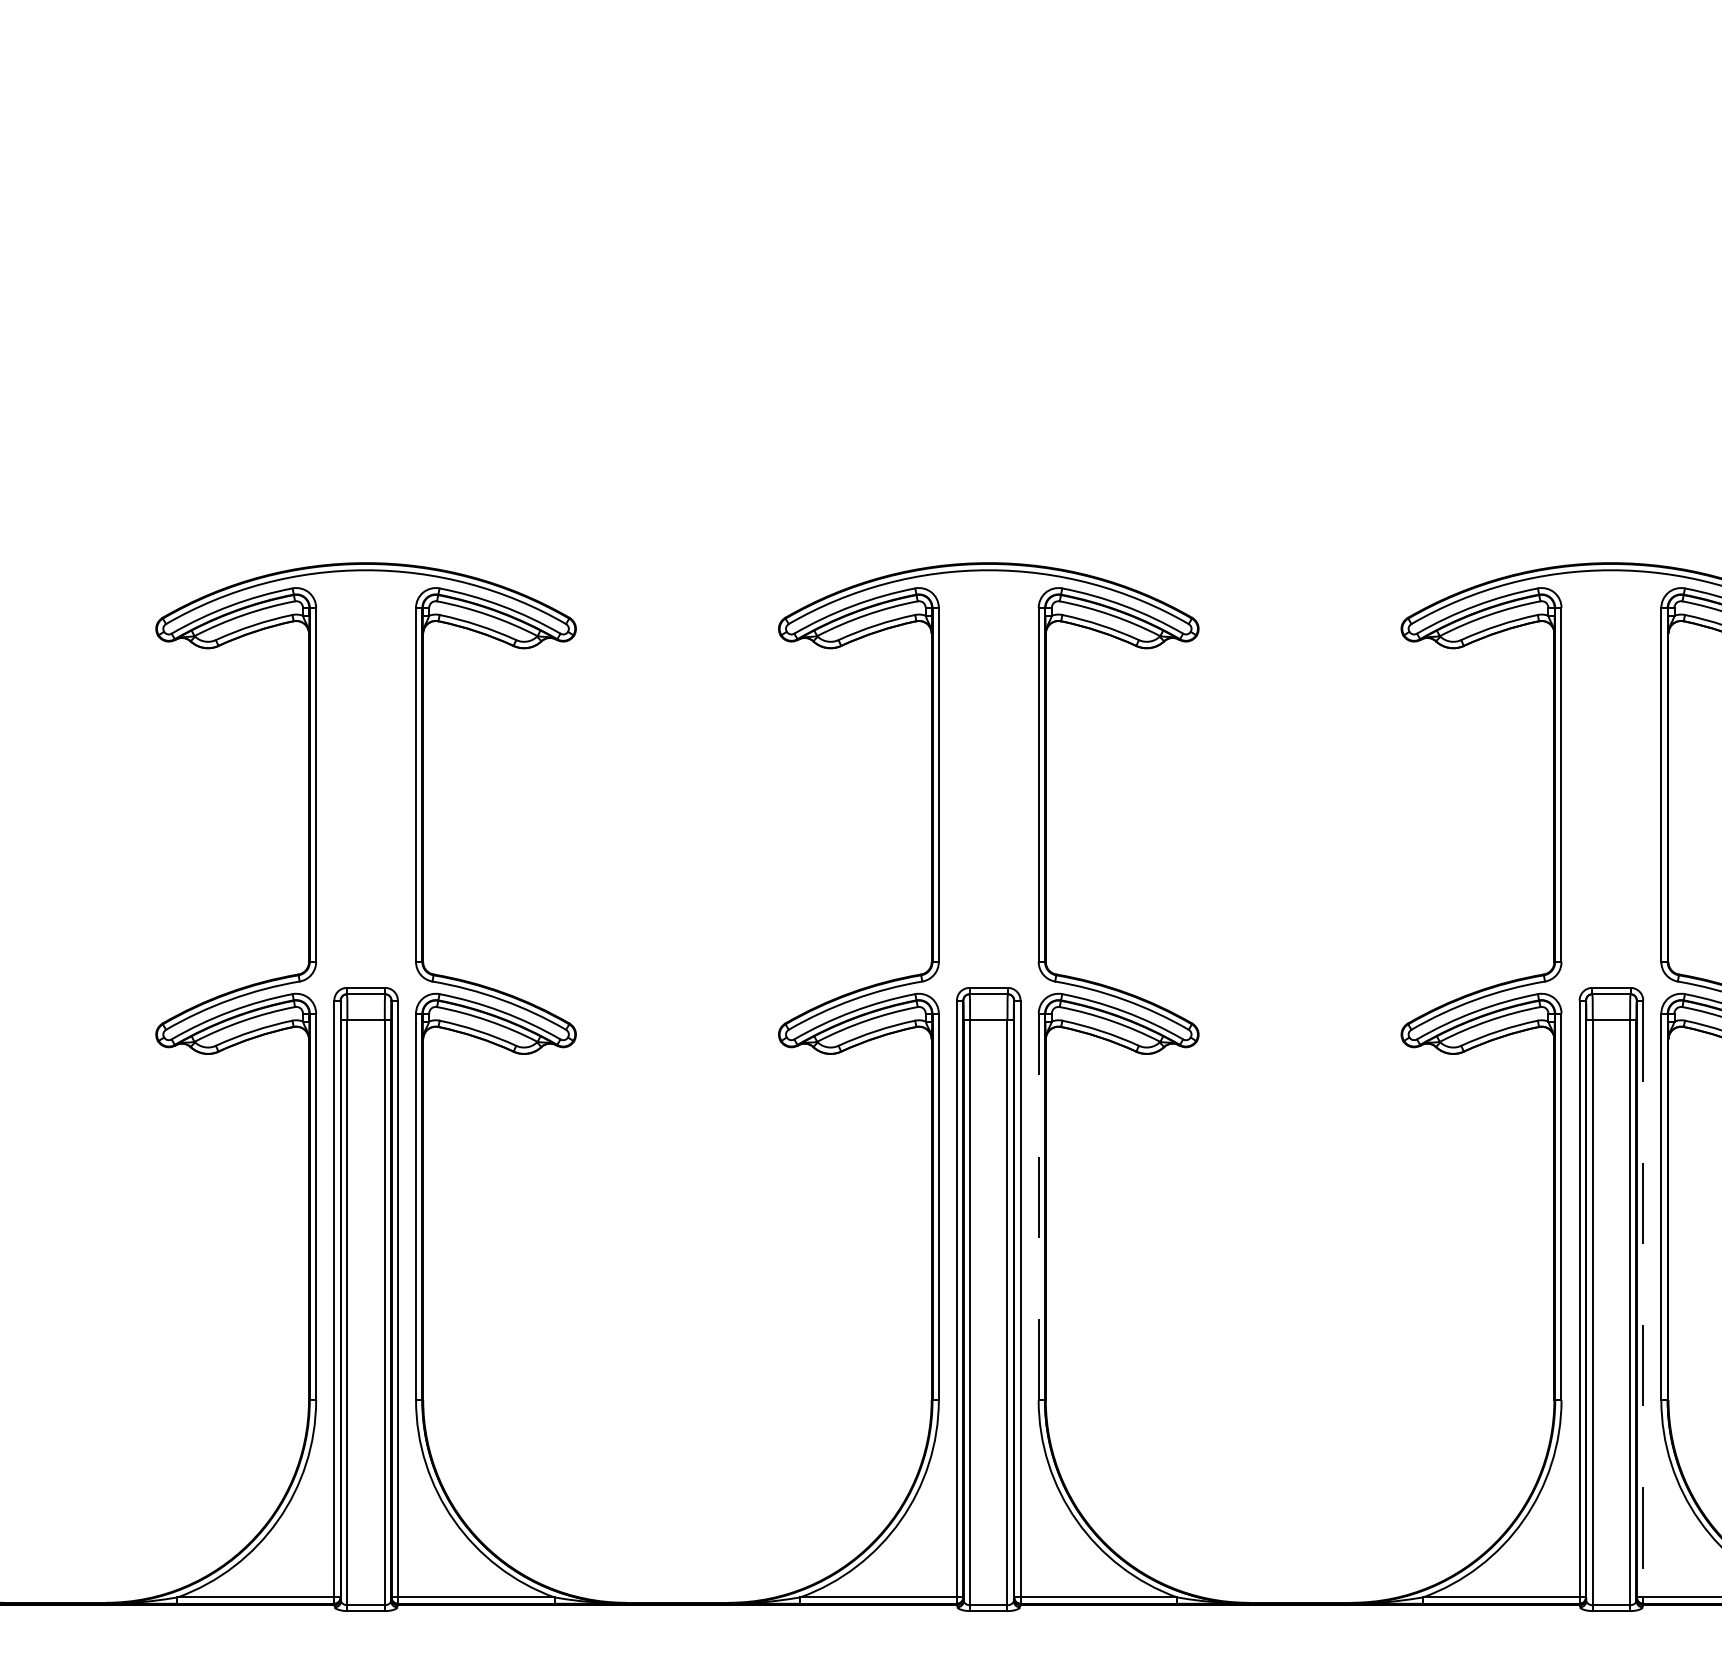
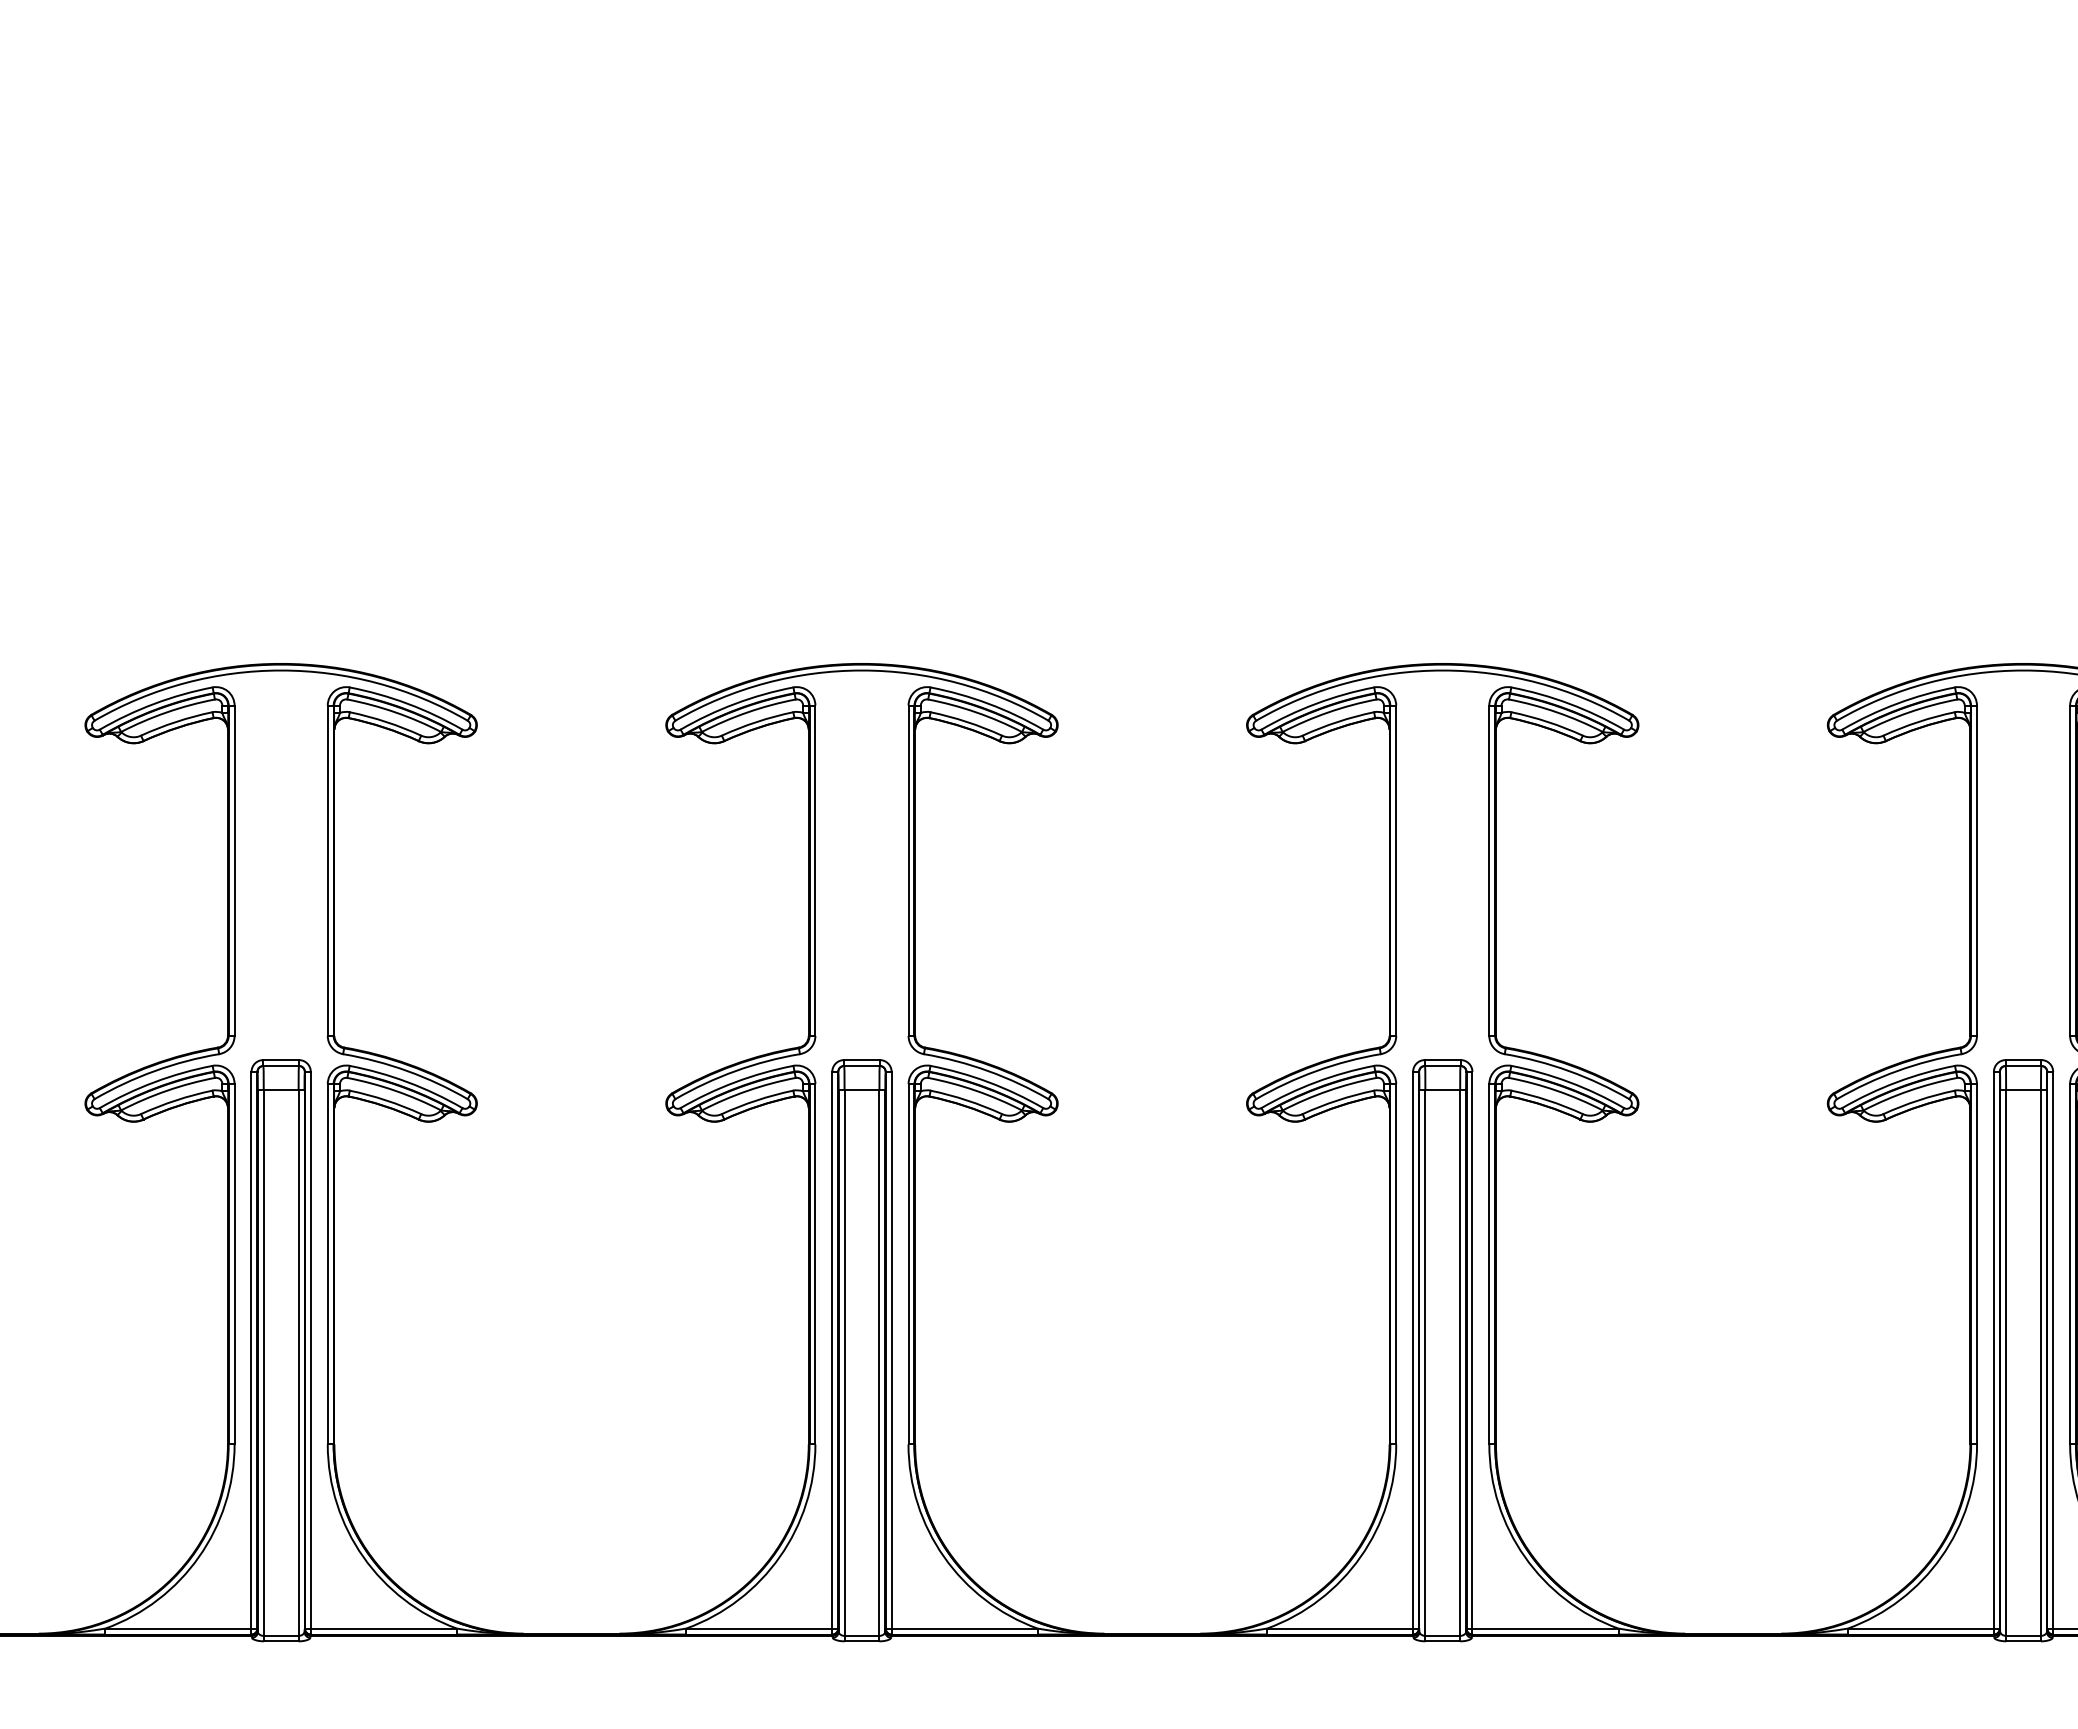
line: (1038, 1205) -> (908, 1263), dashed -> solid
line: (1643, 1299) -> (1472, 1350), dashed -> solid

